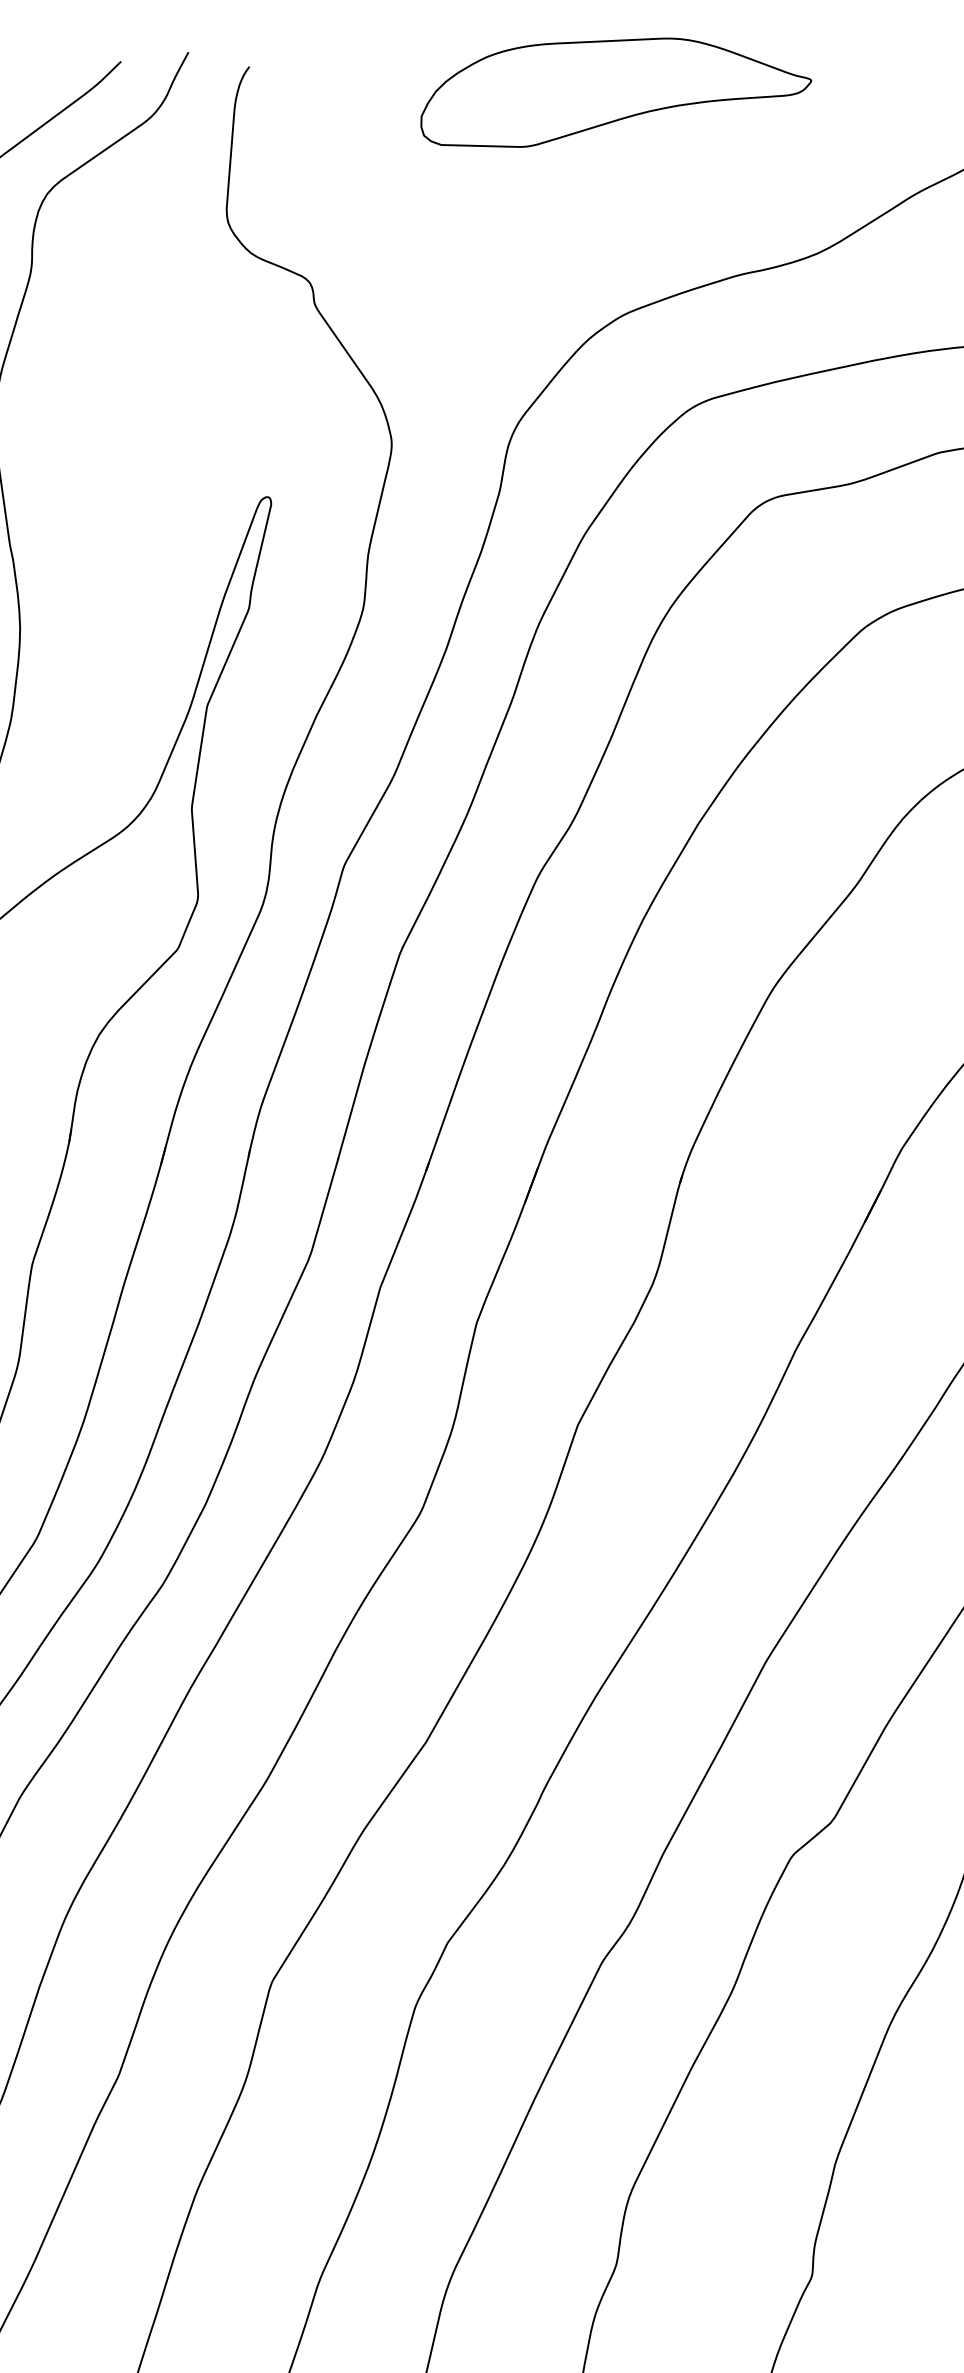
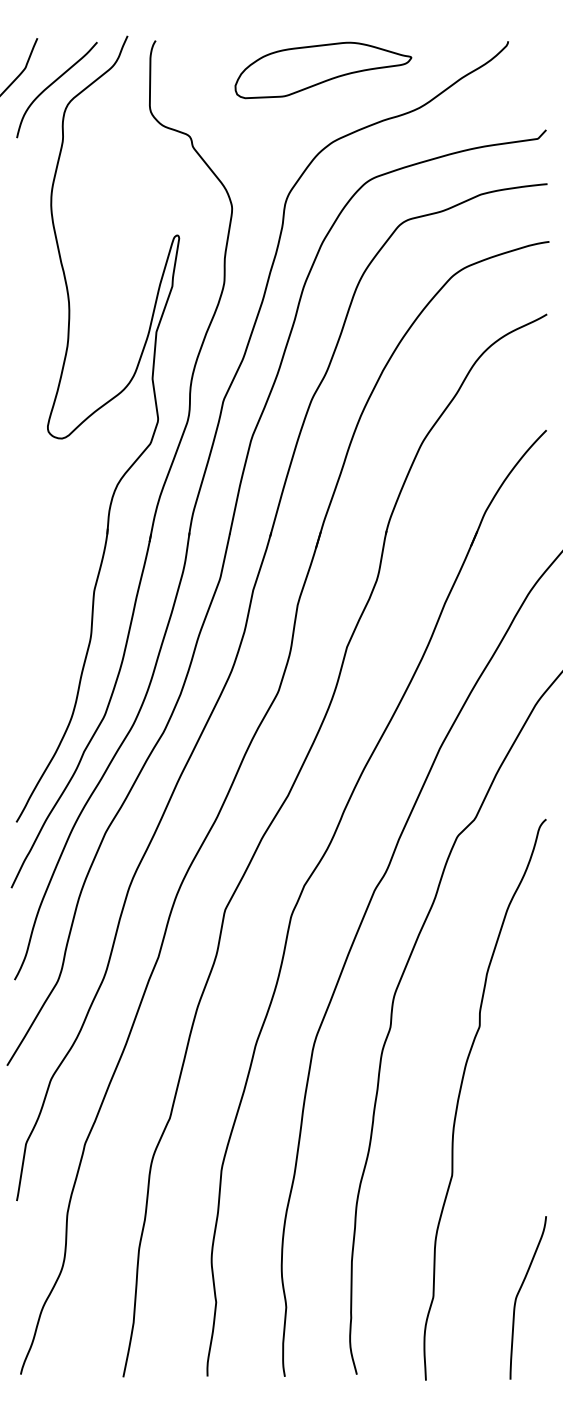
part: (616, 95) -> (323, 70), moved

